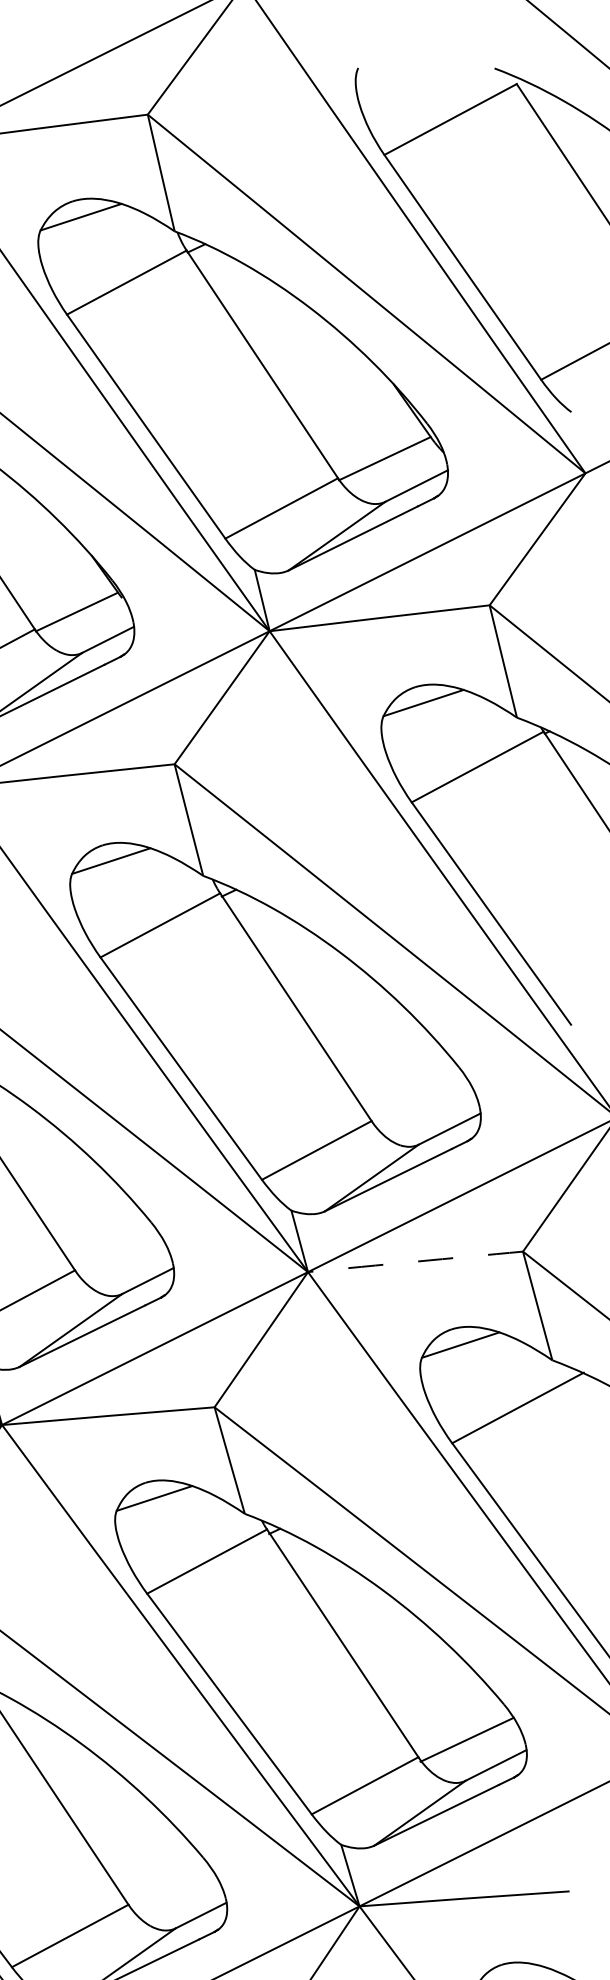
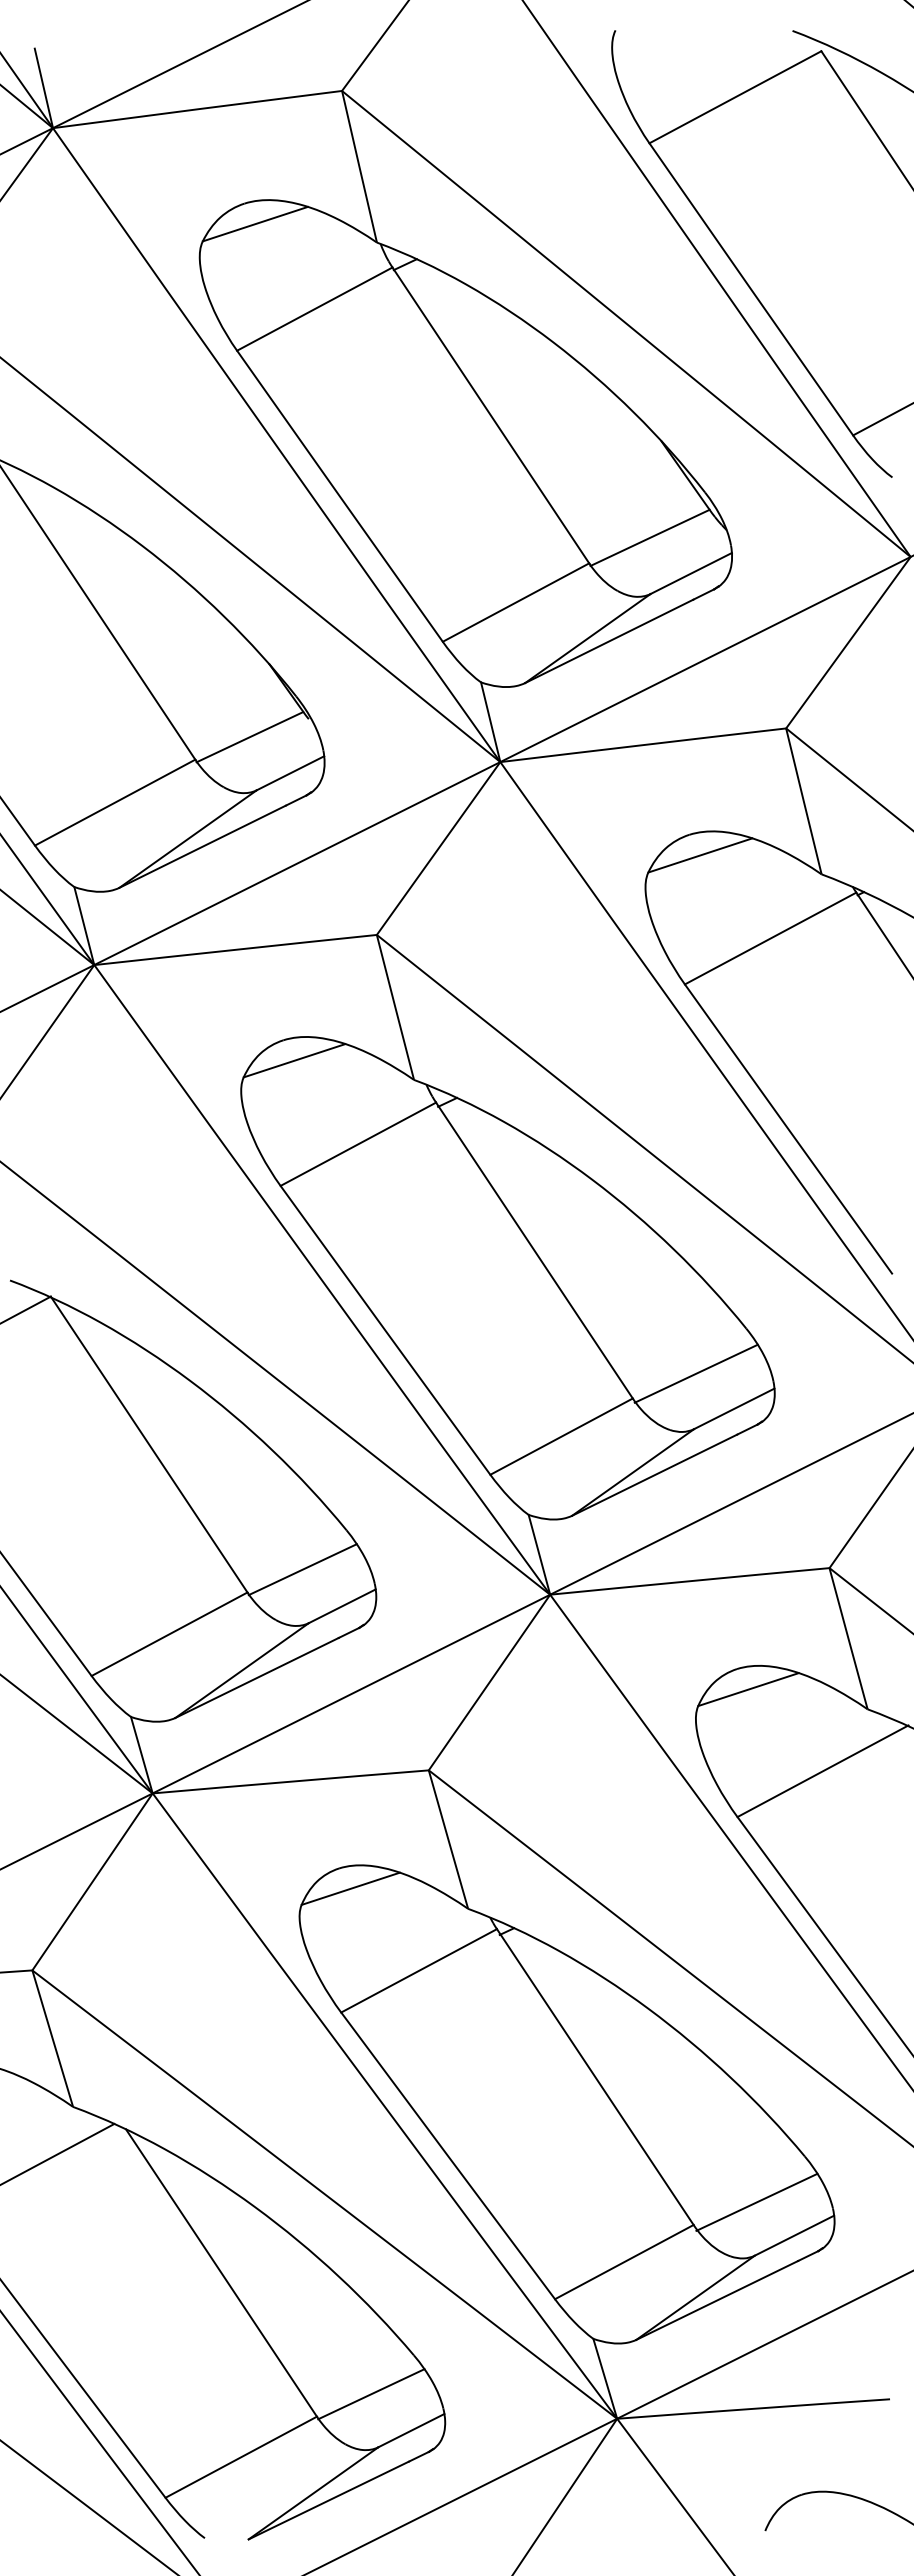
line: (419, 1101) -> (695, 1373), added
line: (117, 1252) -> (302, 1569), added
arc: (415, 1261) -> (689, 1581), dashed -> solid
line: (170, 1887) -> (371, 2394), added

